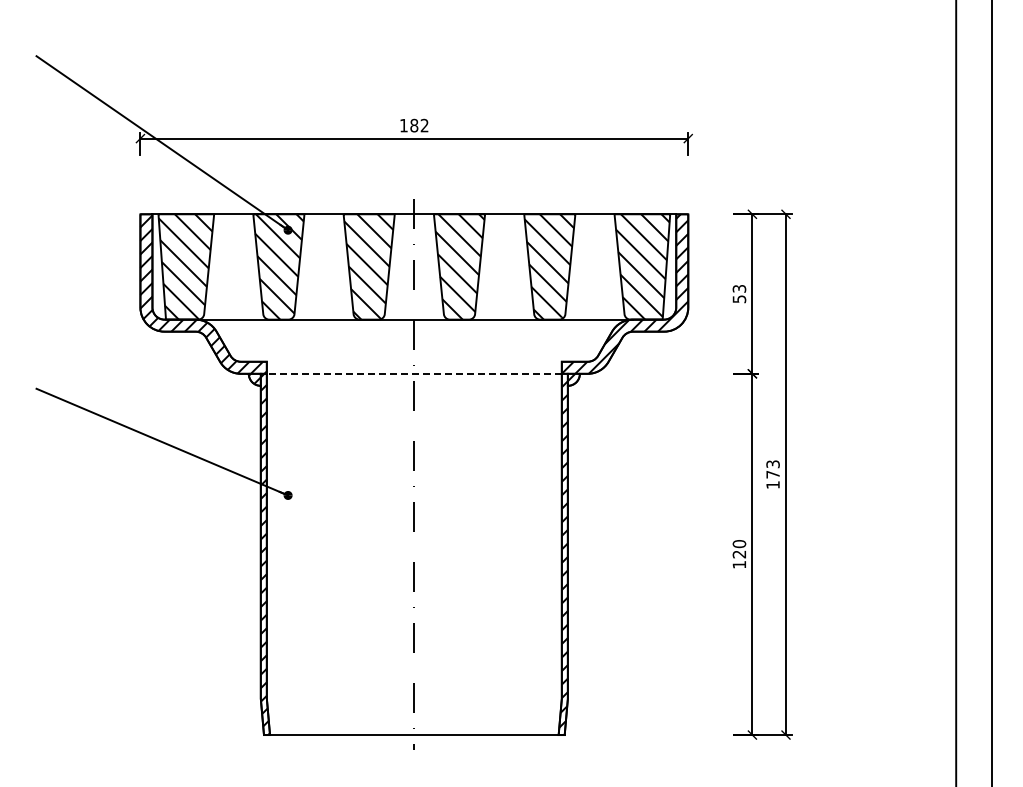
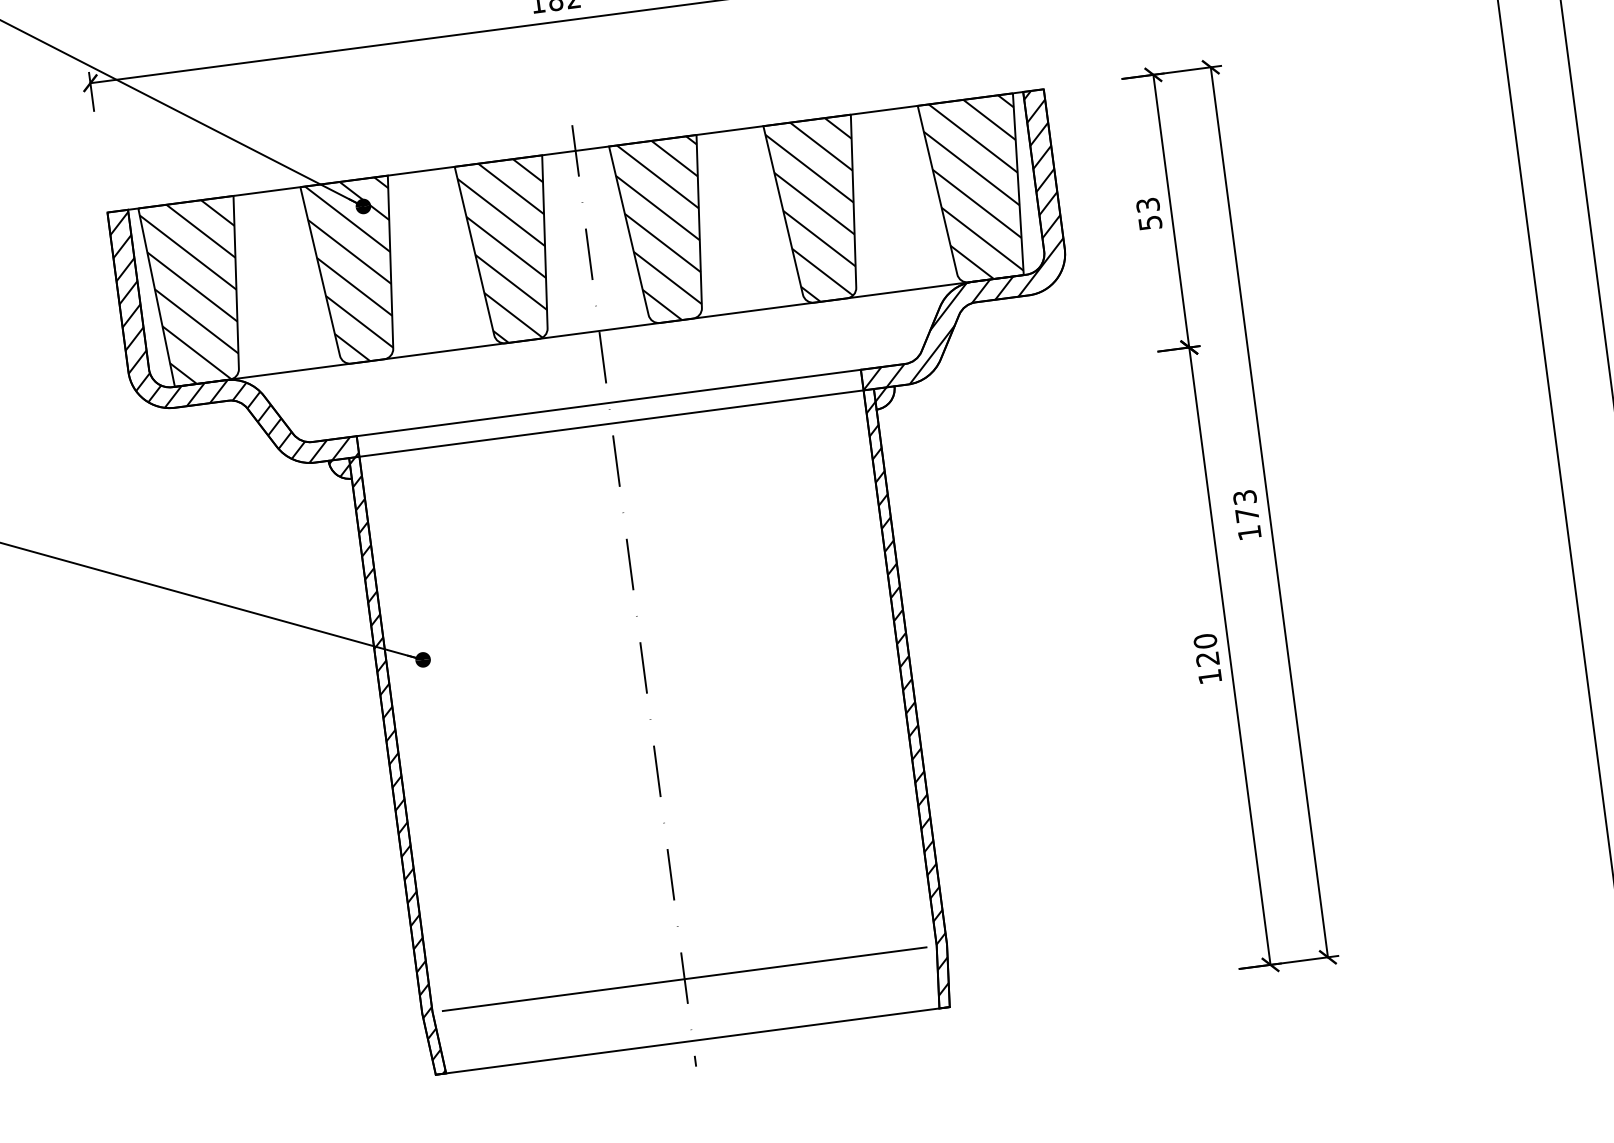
line: (413, 361) -> (607, 402), added
line: (413, 373) -> (609, 423), dashed -> solid
line: (413, 698) -> (683, 978), added

